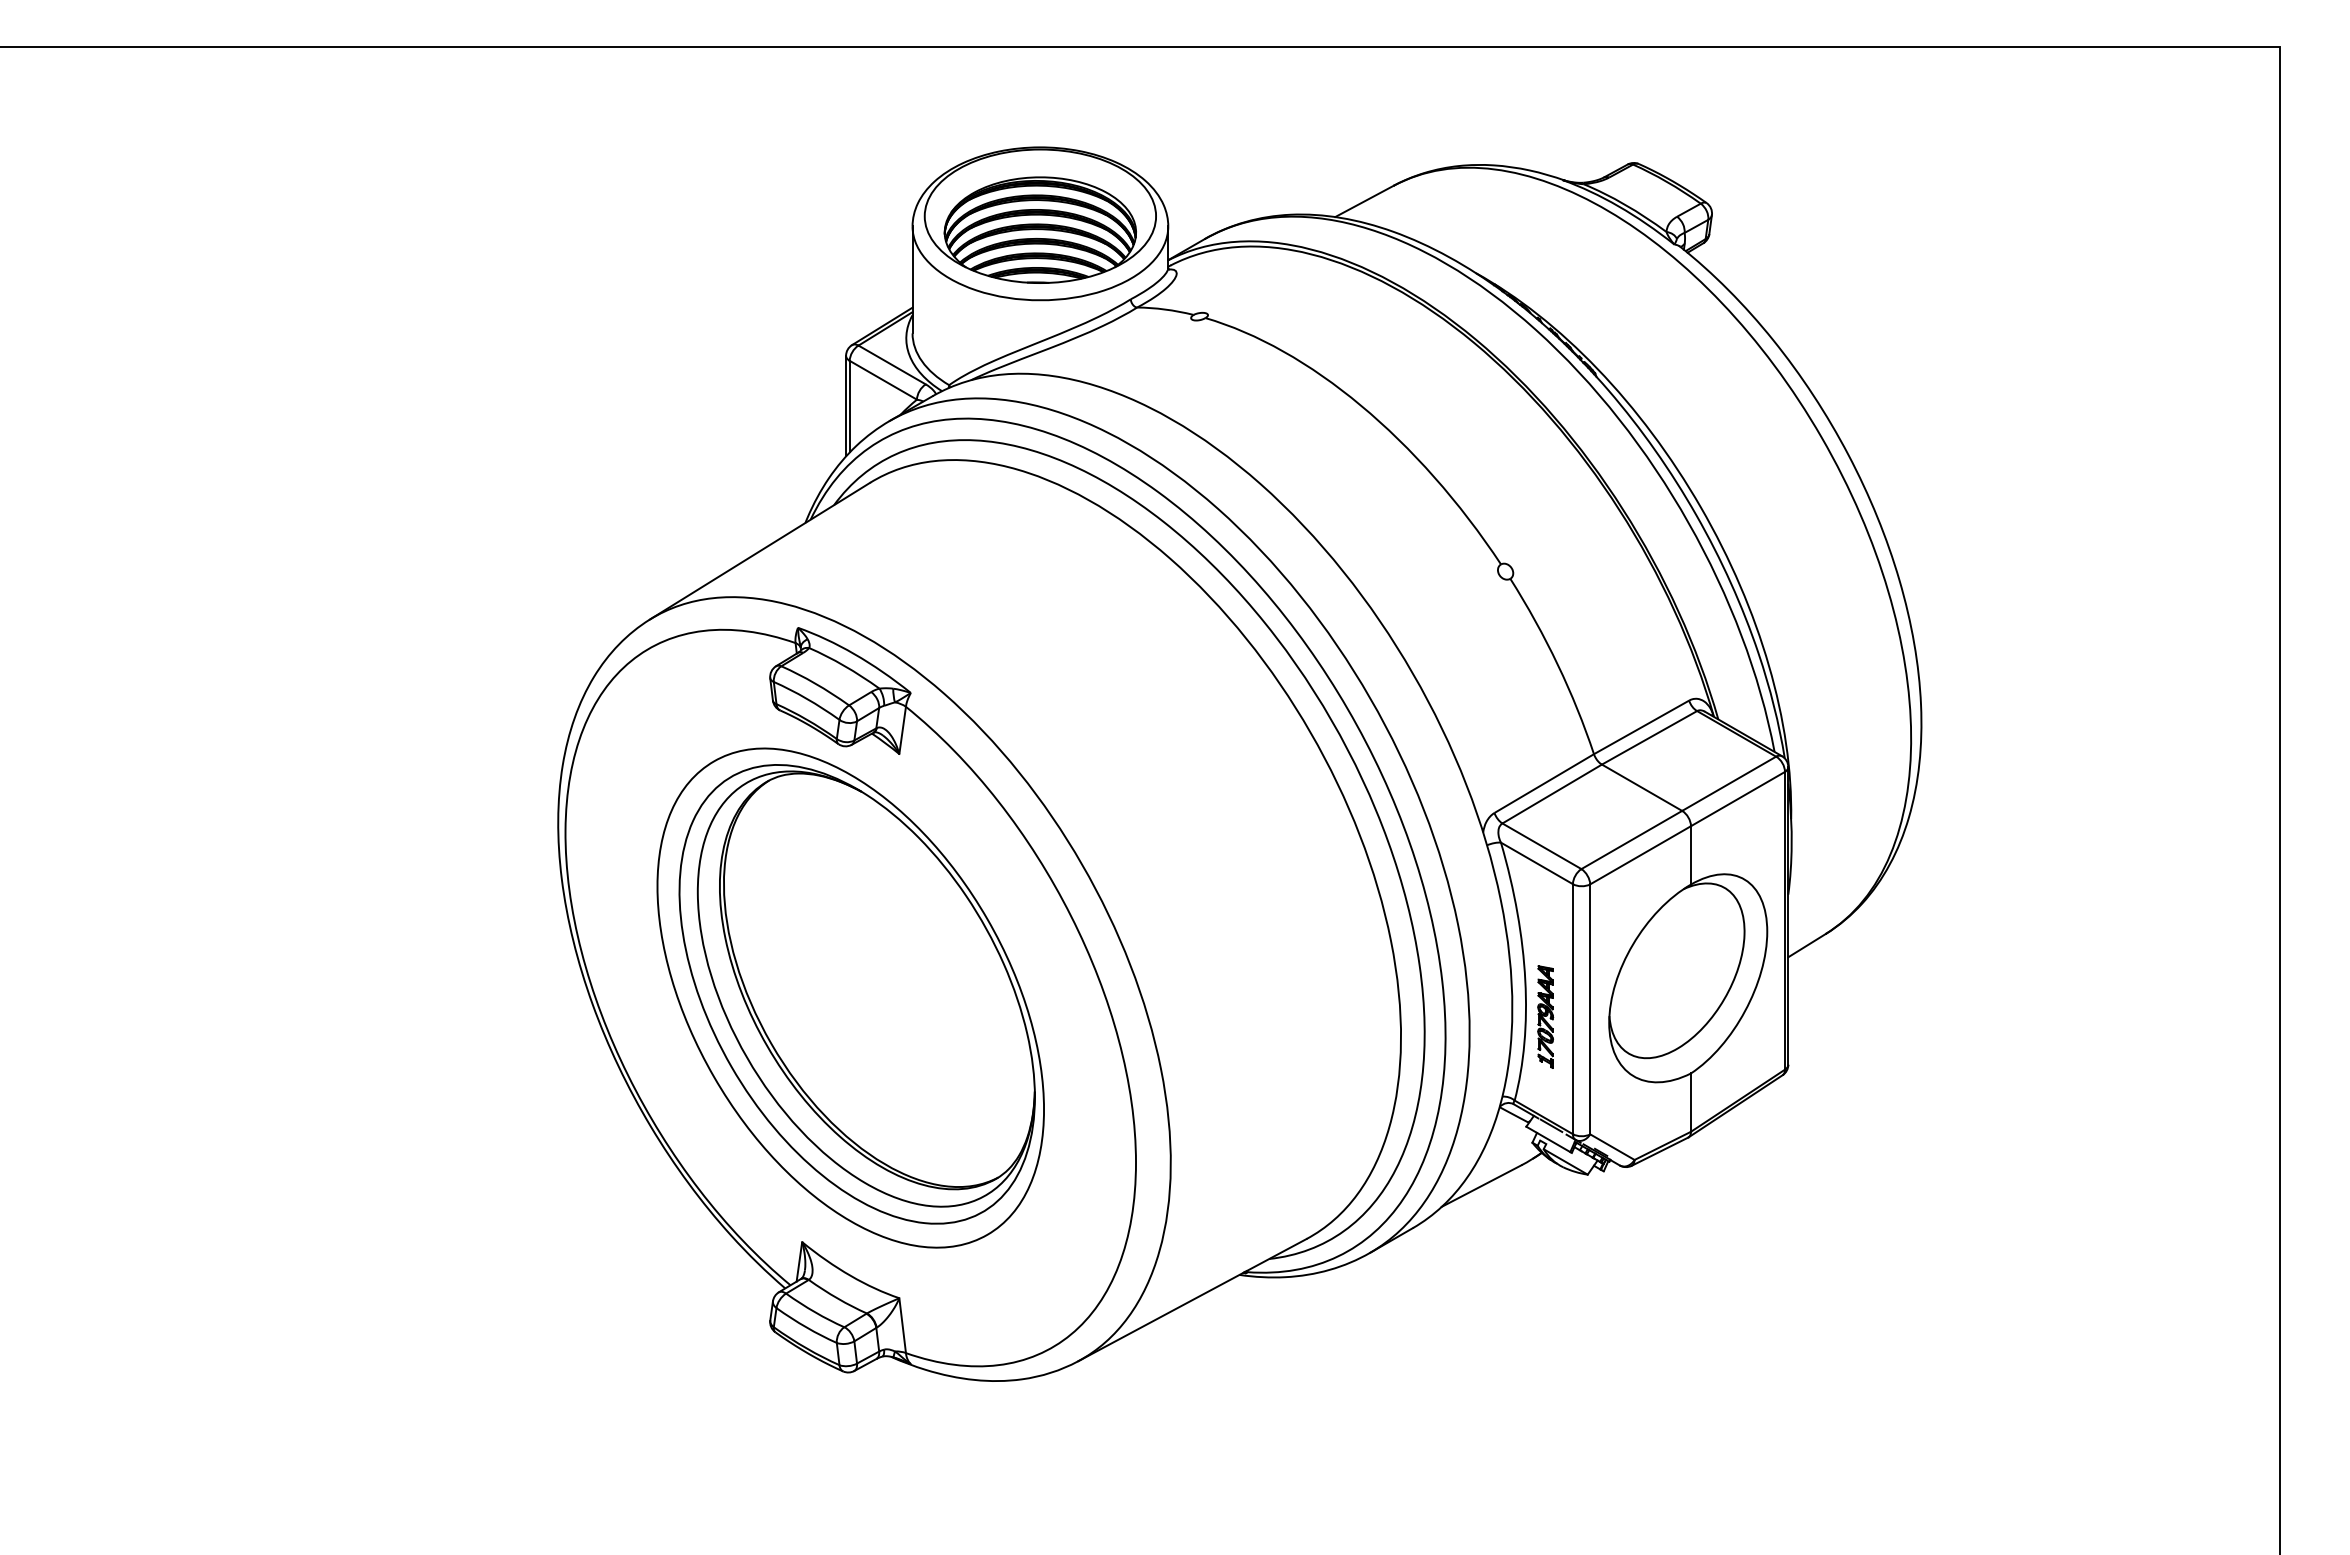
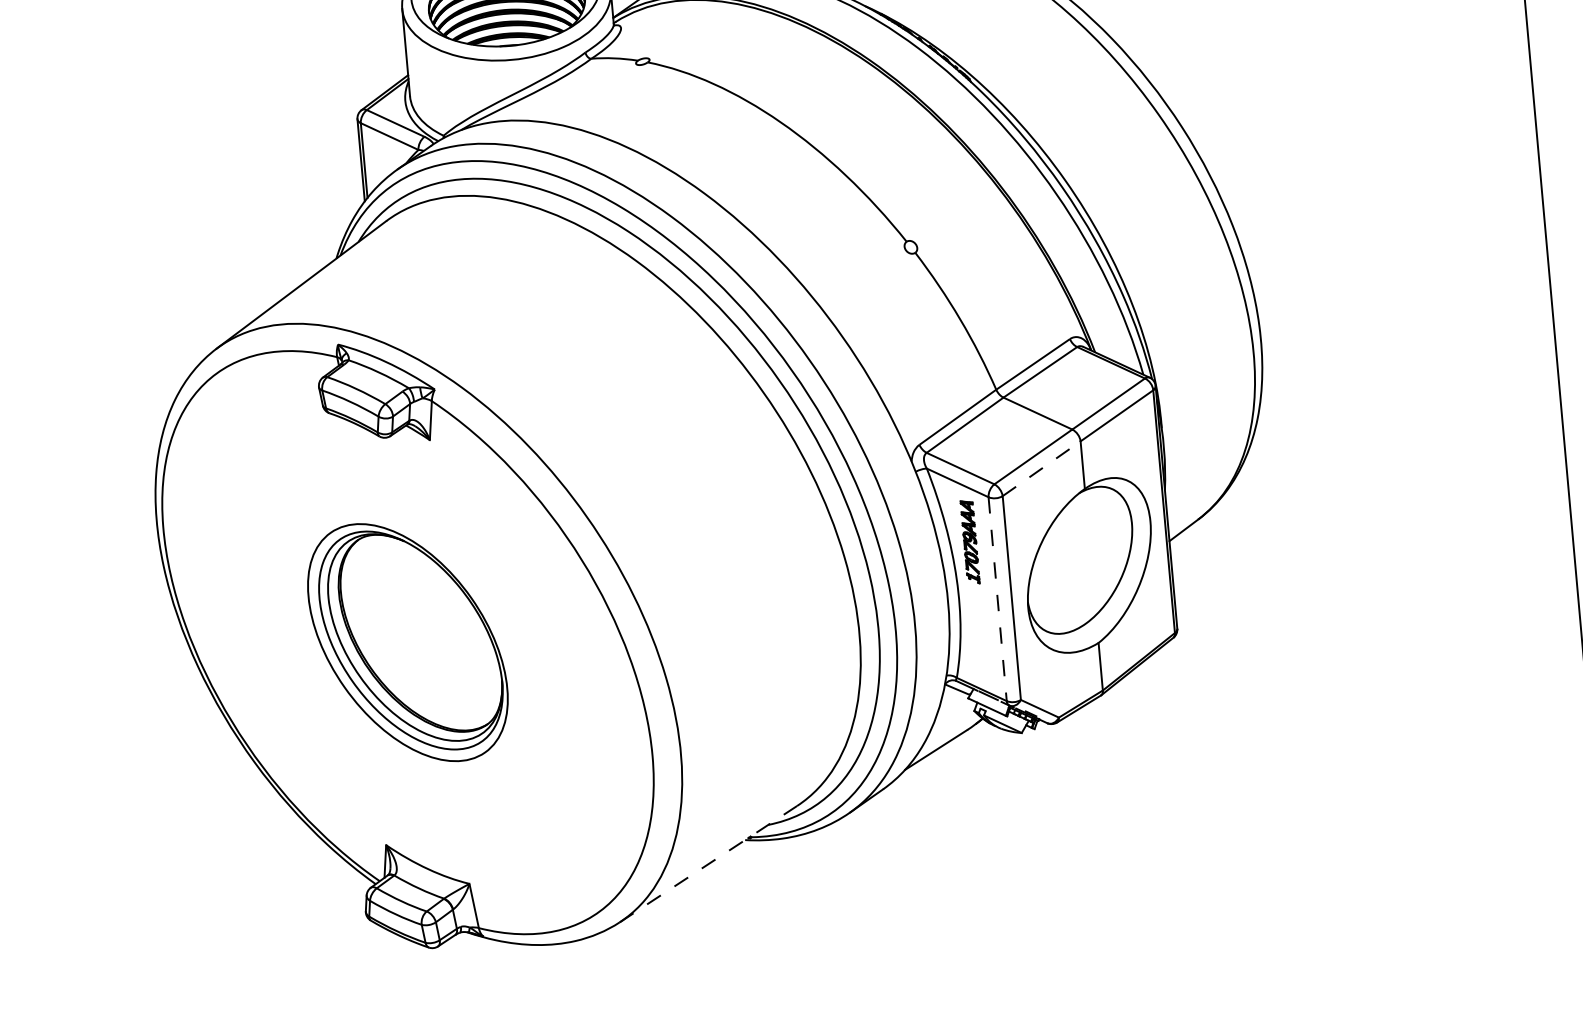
line: (1641, 855) -> (1042, 468), solid -> dashed
part: (850, 997) -> (407, 642), size x0.6
line: (1572, 1009) -> (997, 599), solid -> dashed
part: (1545, 1016) -> (970, 541), moved
line: (1192, 1300) -> (708, 864), solid -> dashed

